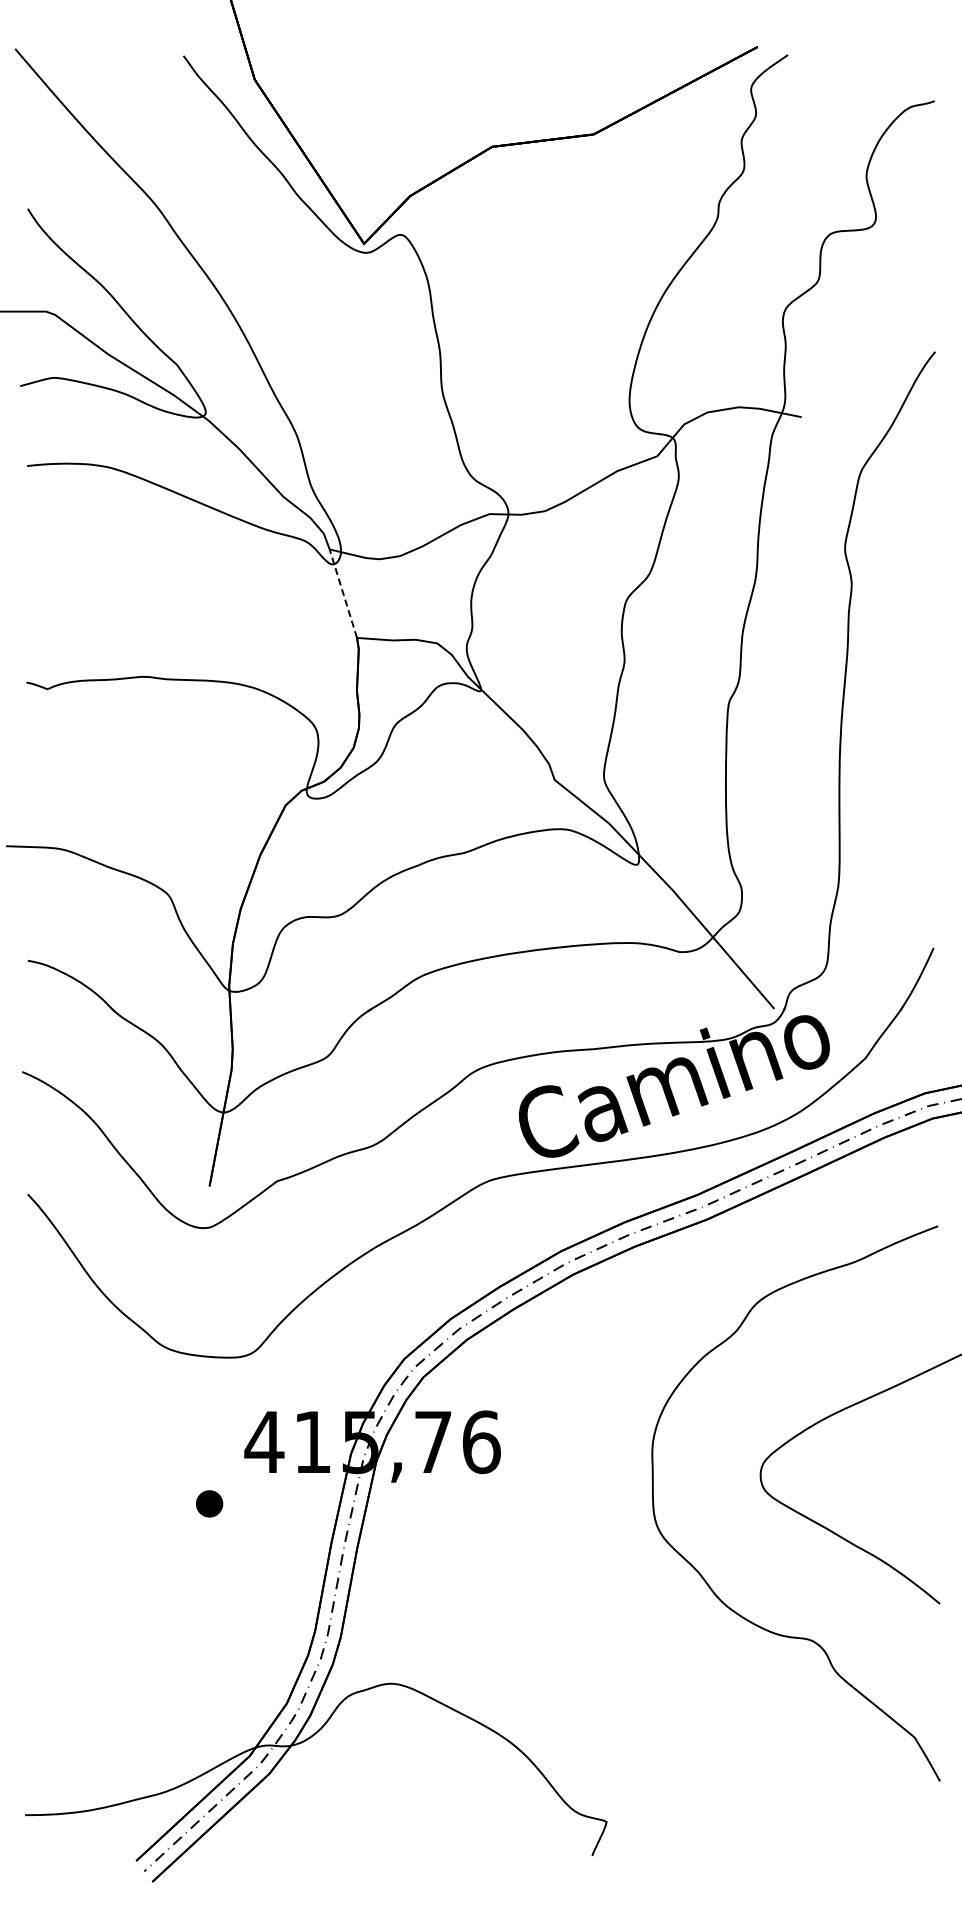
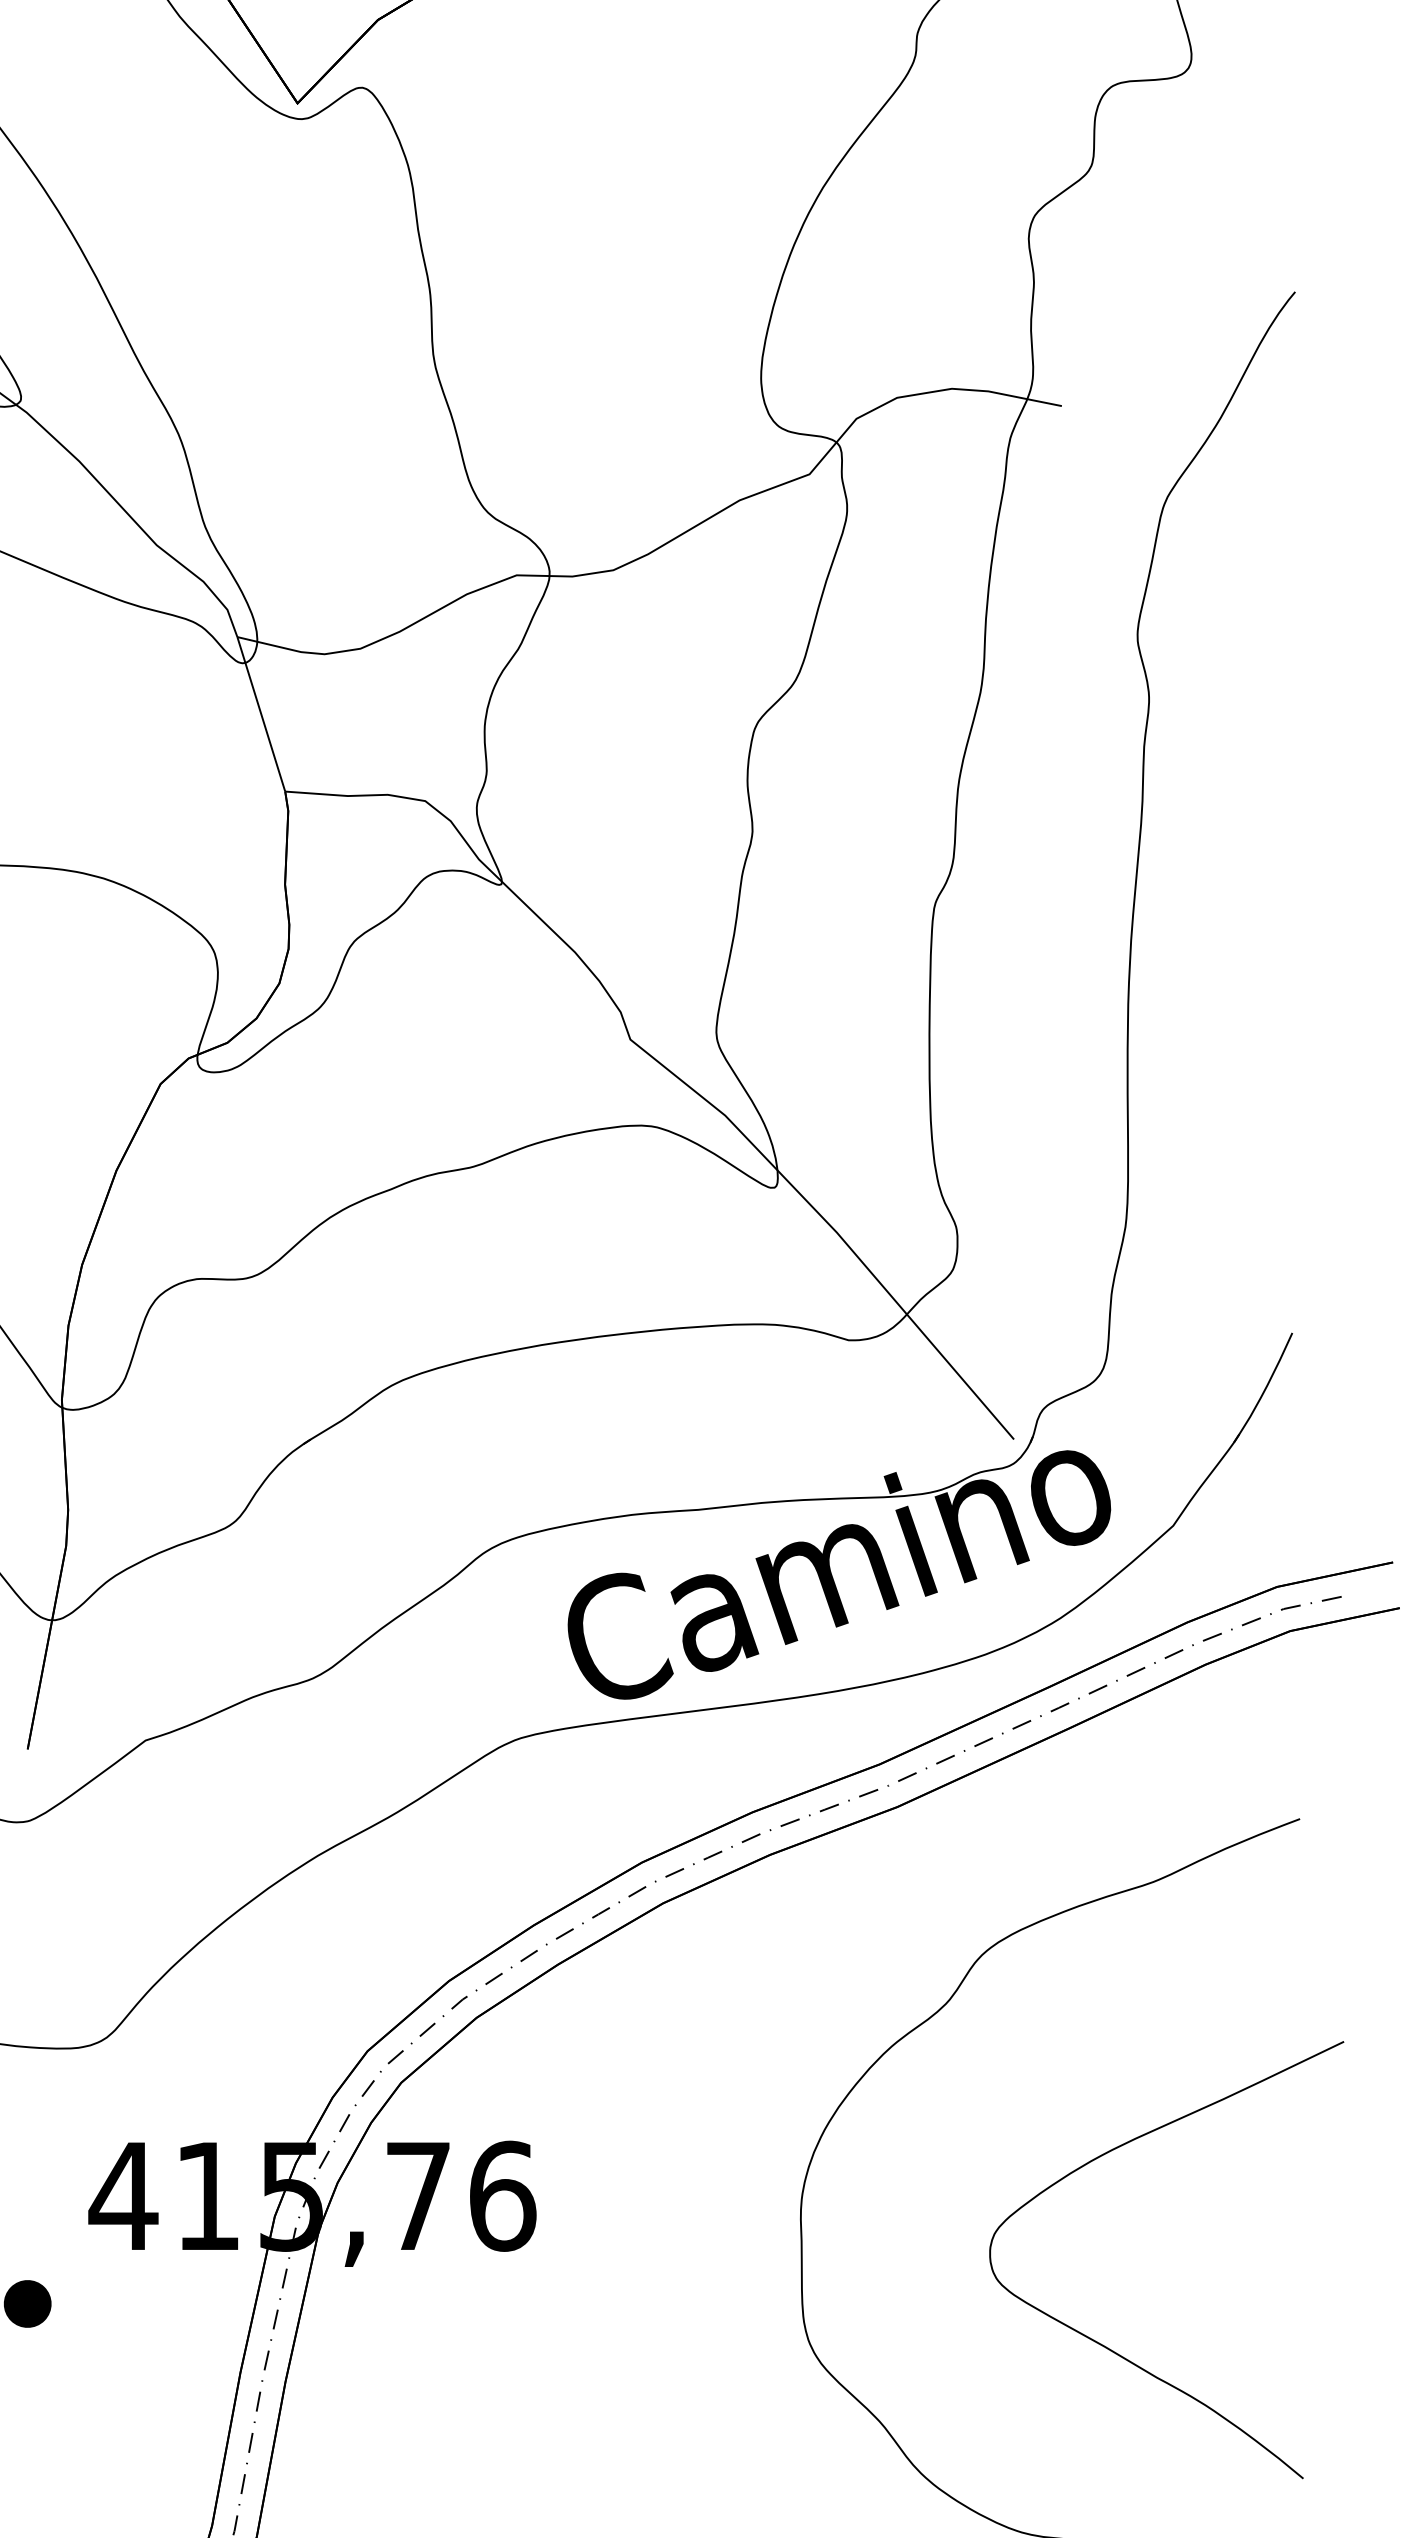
line: (343, 593) -> (261, 713), dashed -> solid

